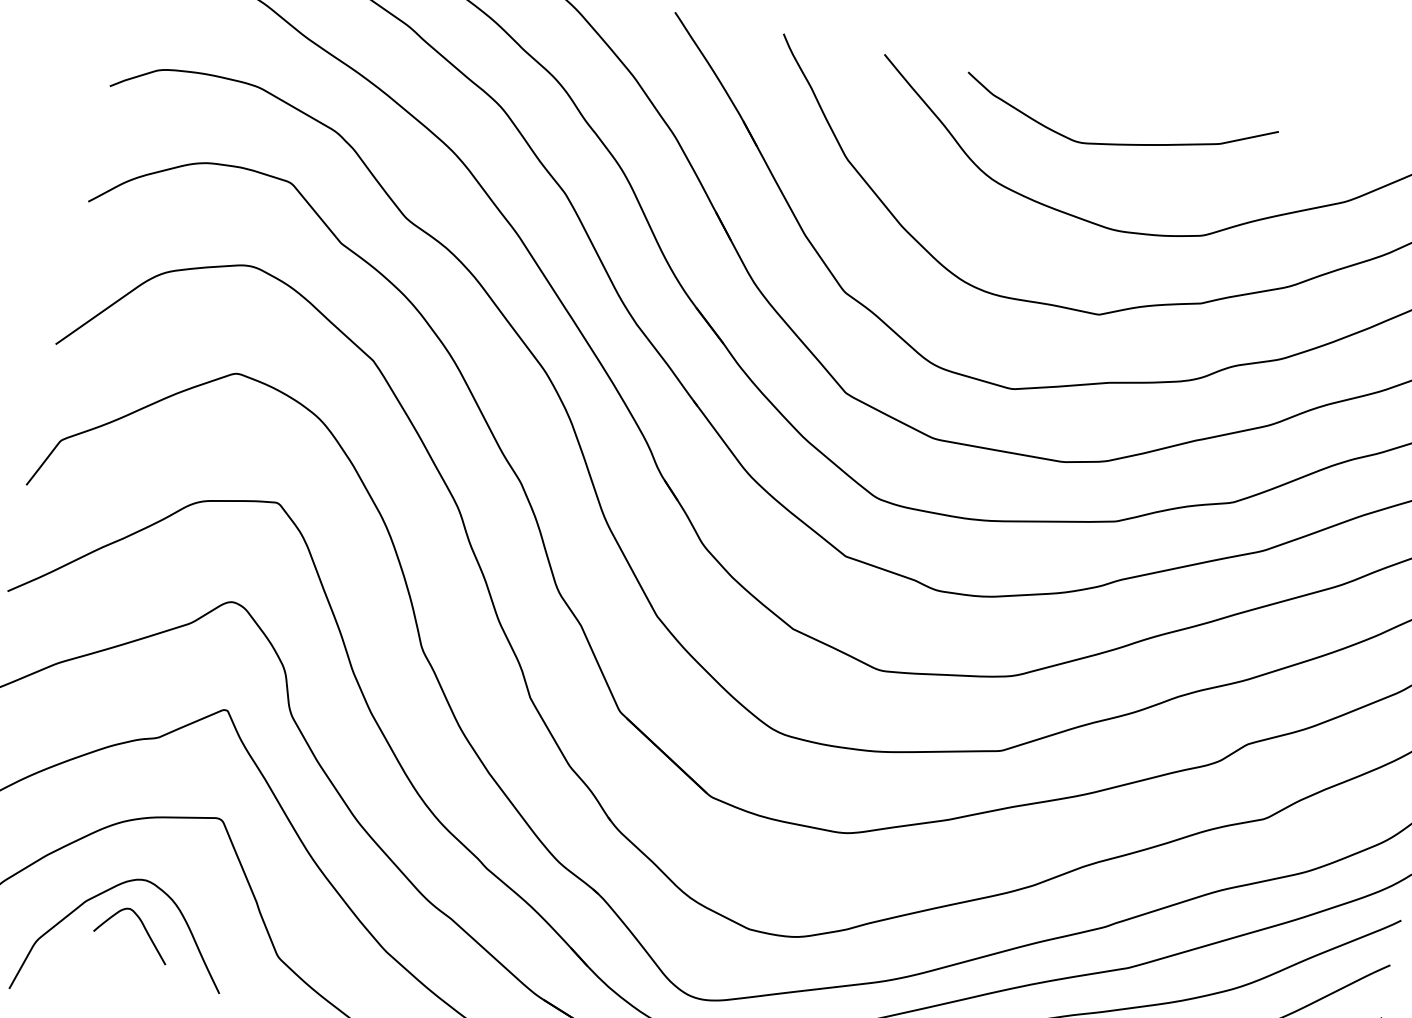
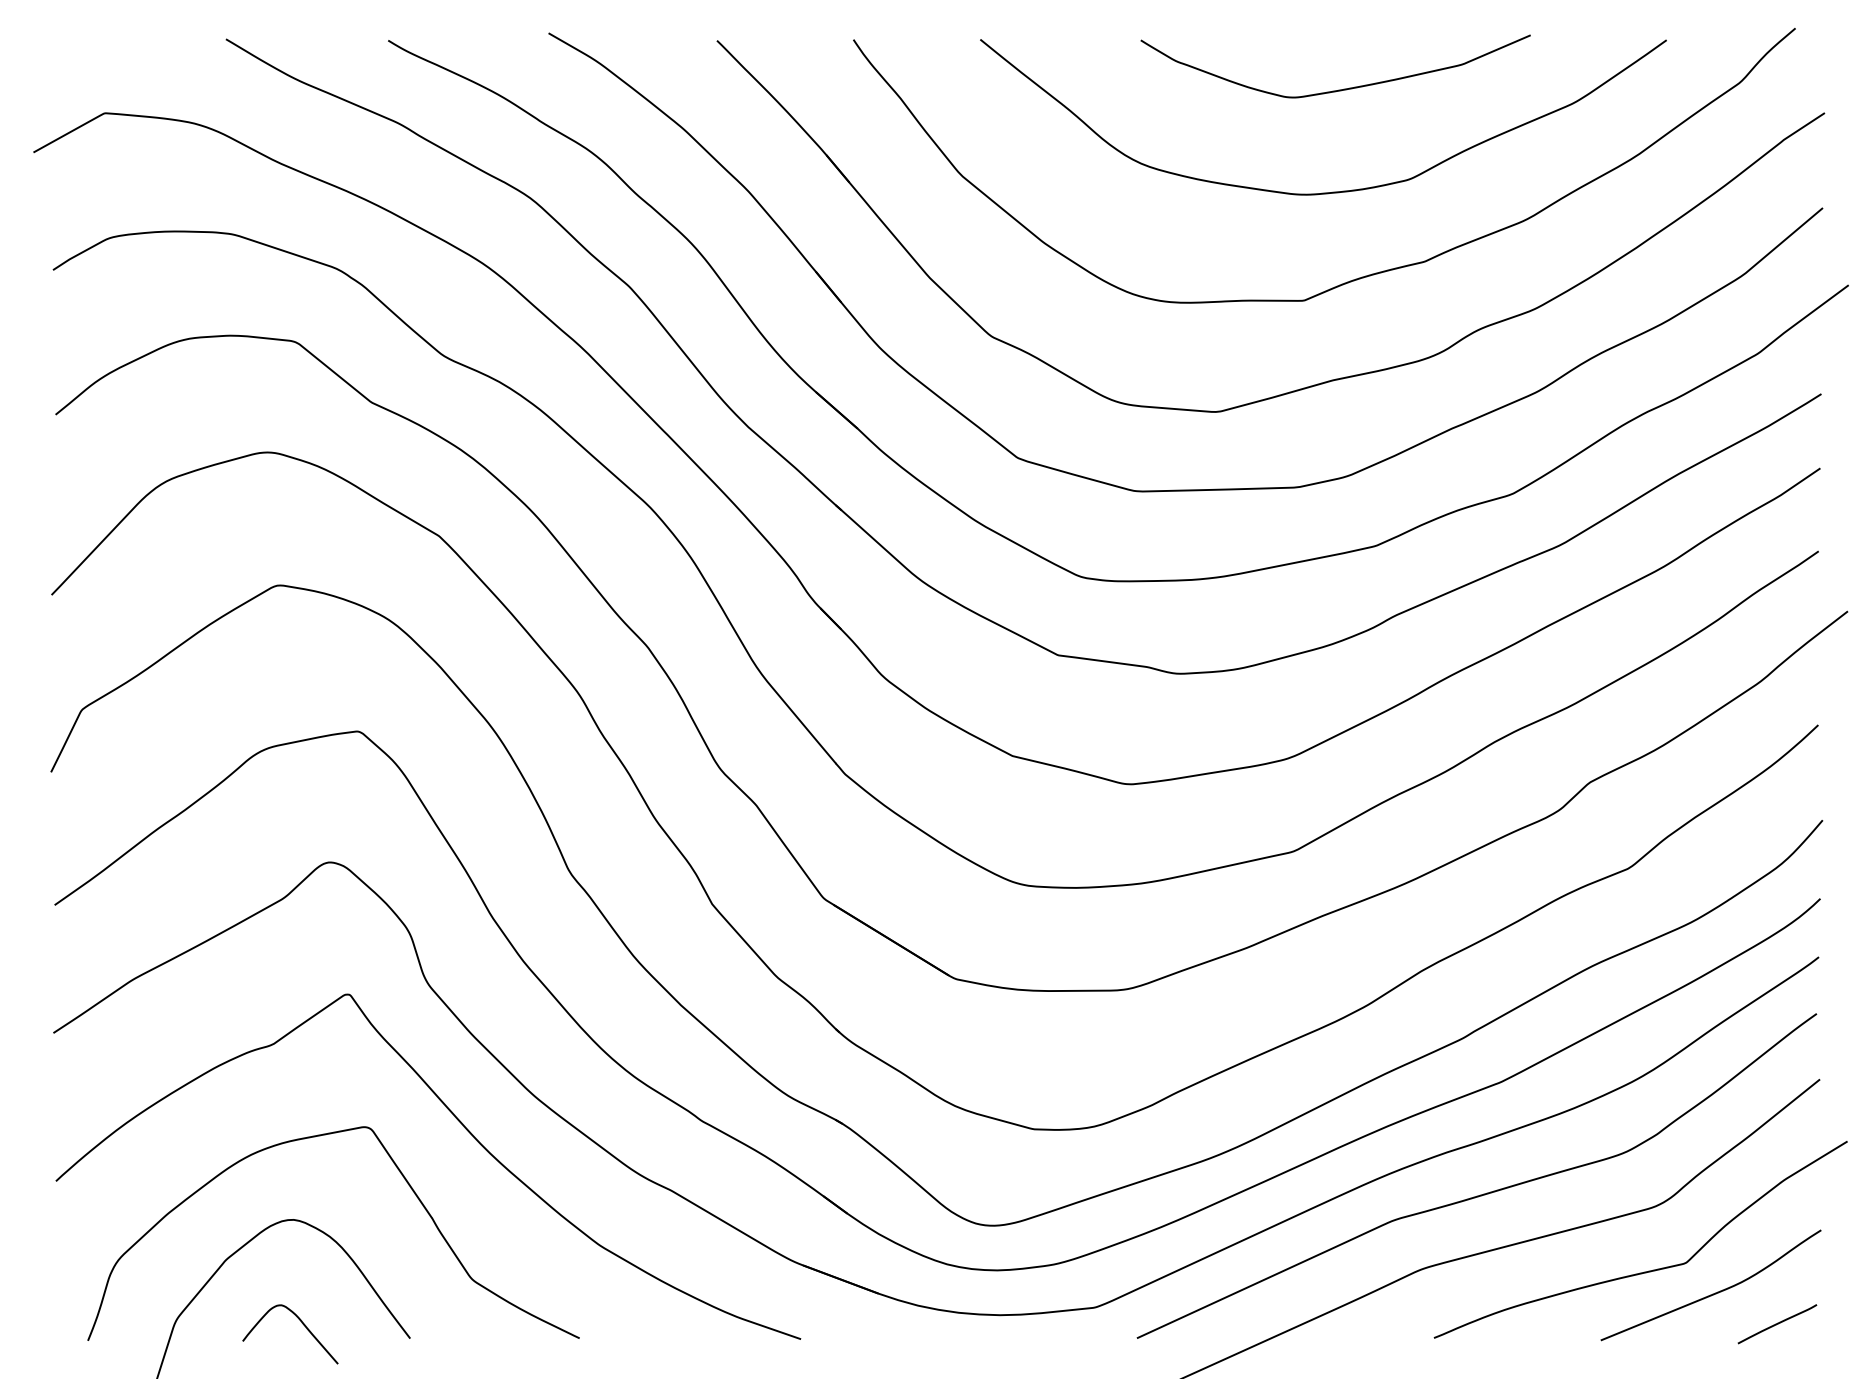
curve: (1117, 143) -> (1338, 89), moved
curve: (143, 927) -> (302, 1324), moved

